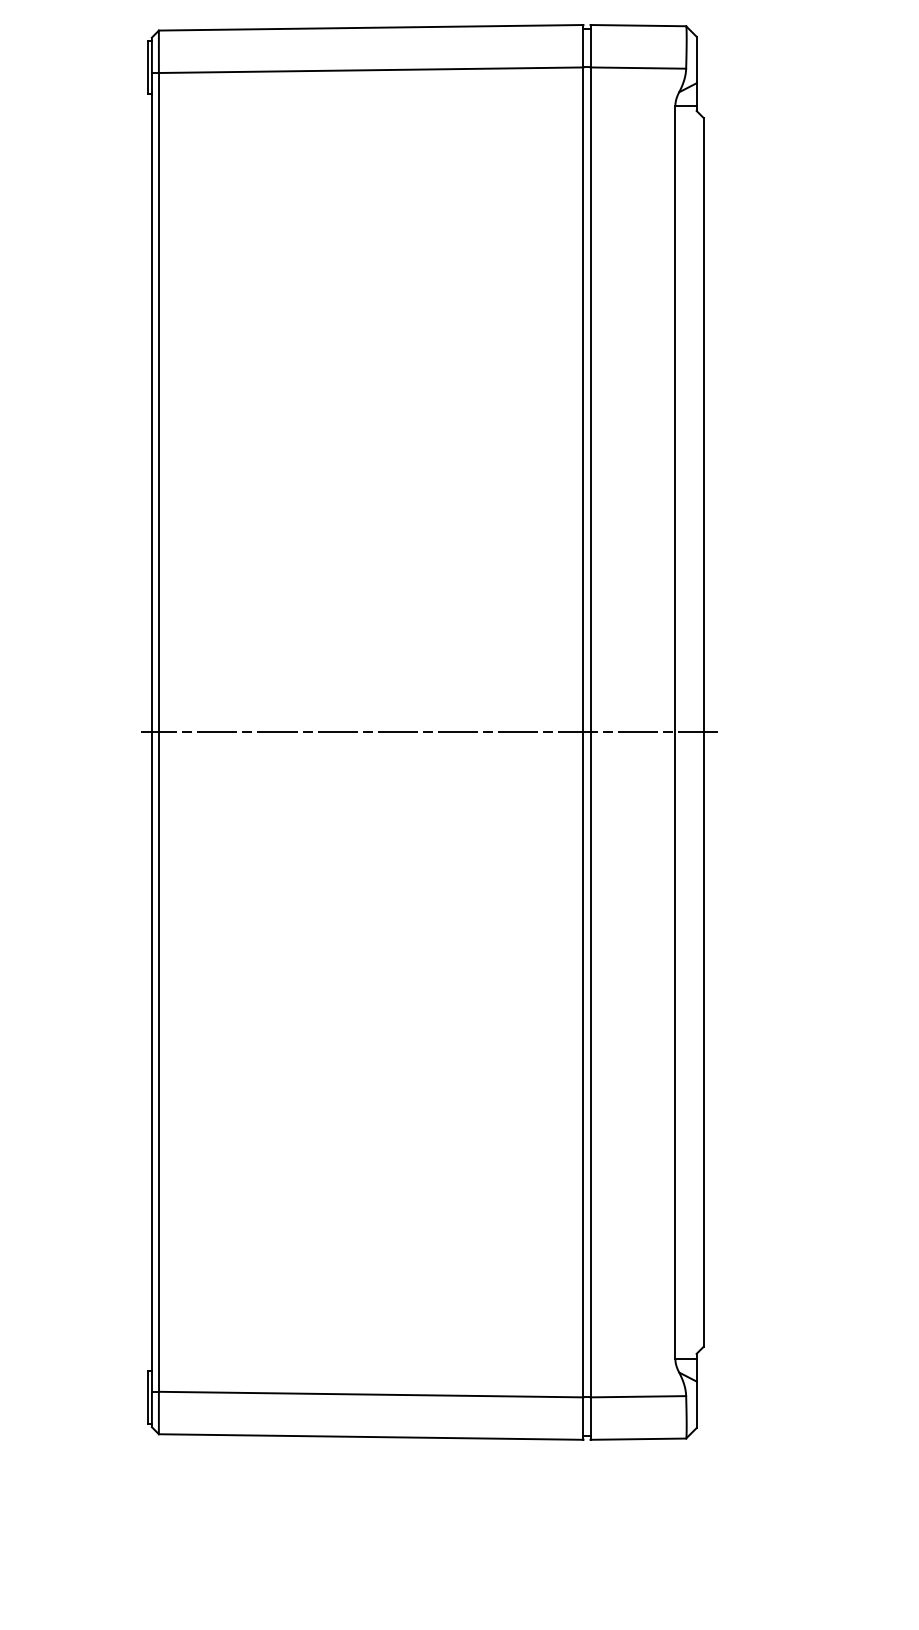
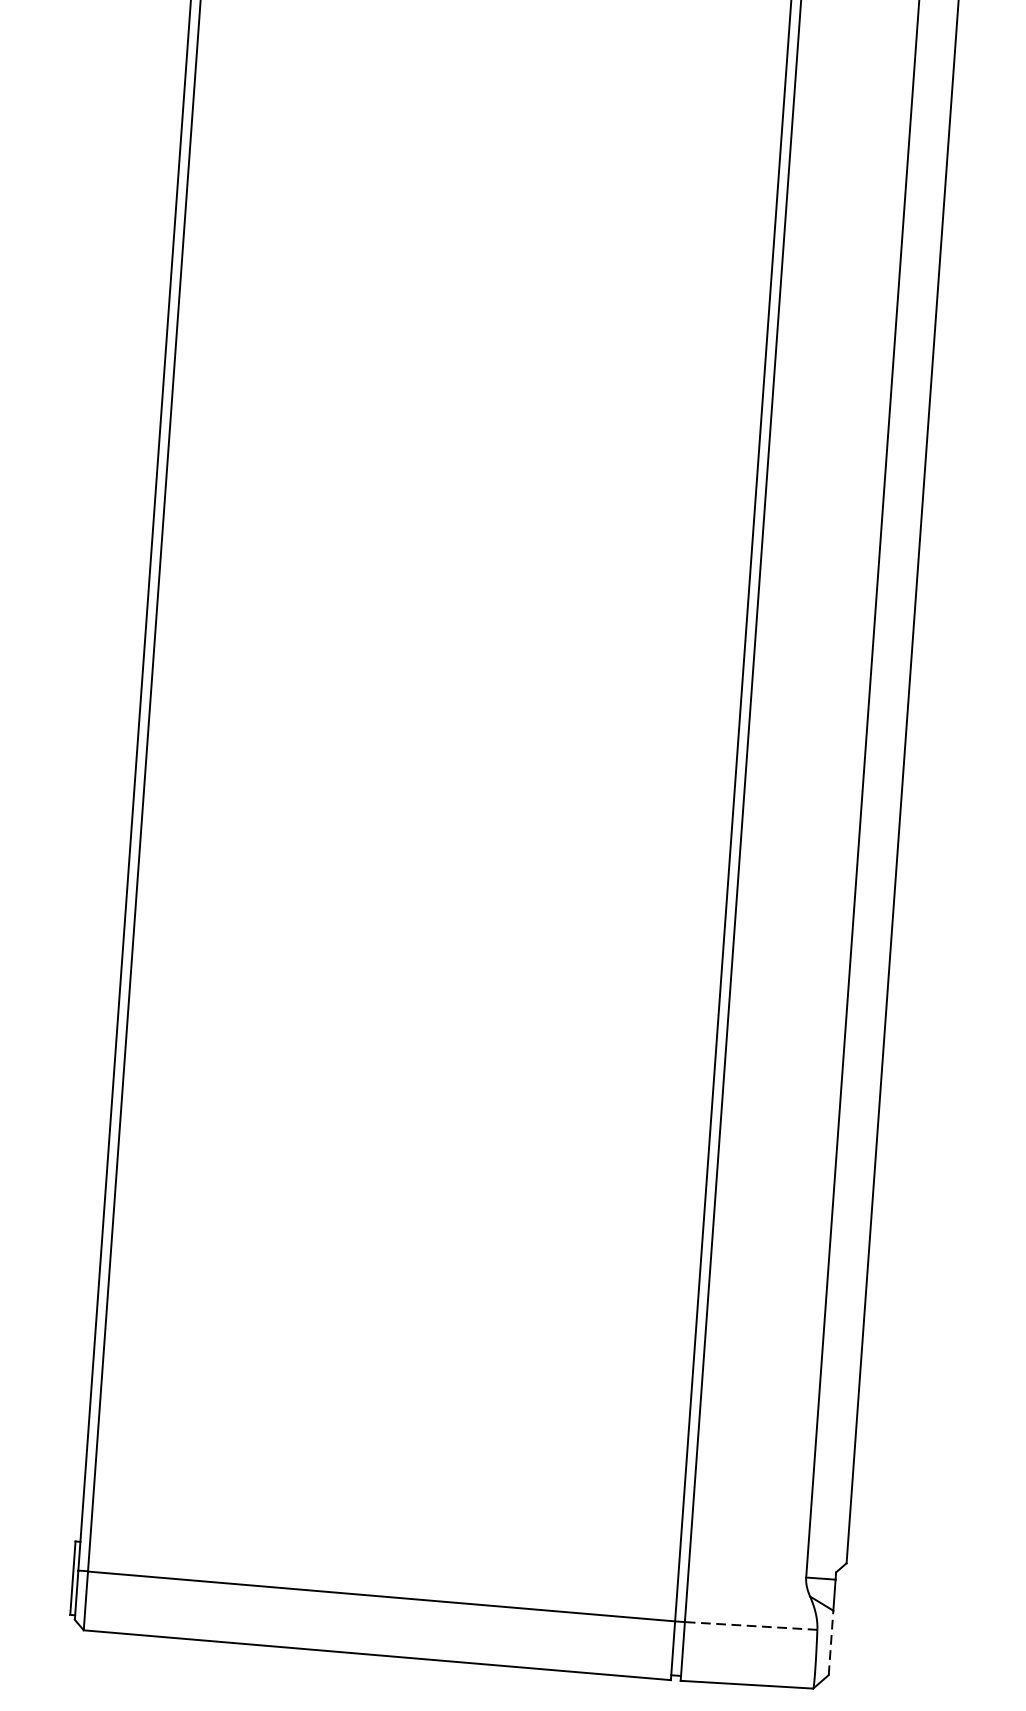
line: (429, 732) -> (527, 685), removed
line: (638, 1396) -> (751, 1625), solid -> dashed
line: (696, 1404) -> (830, 1642), solid -> dashed

